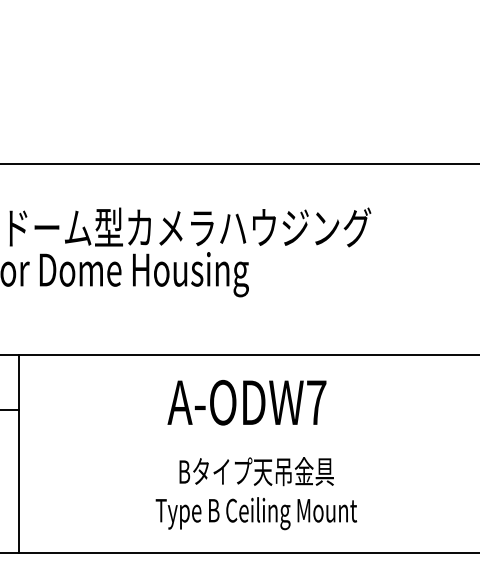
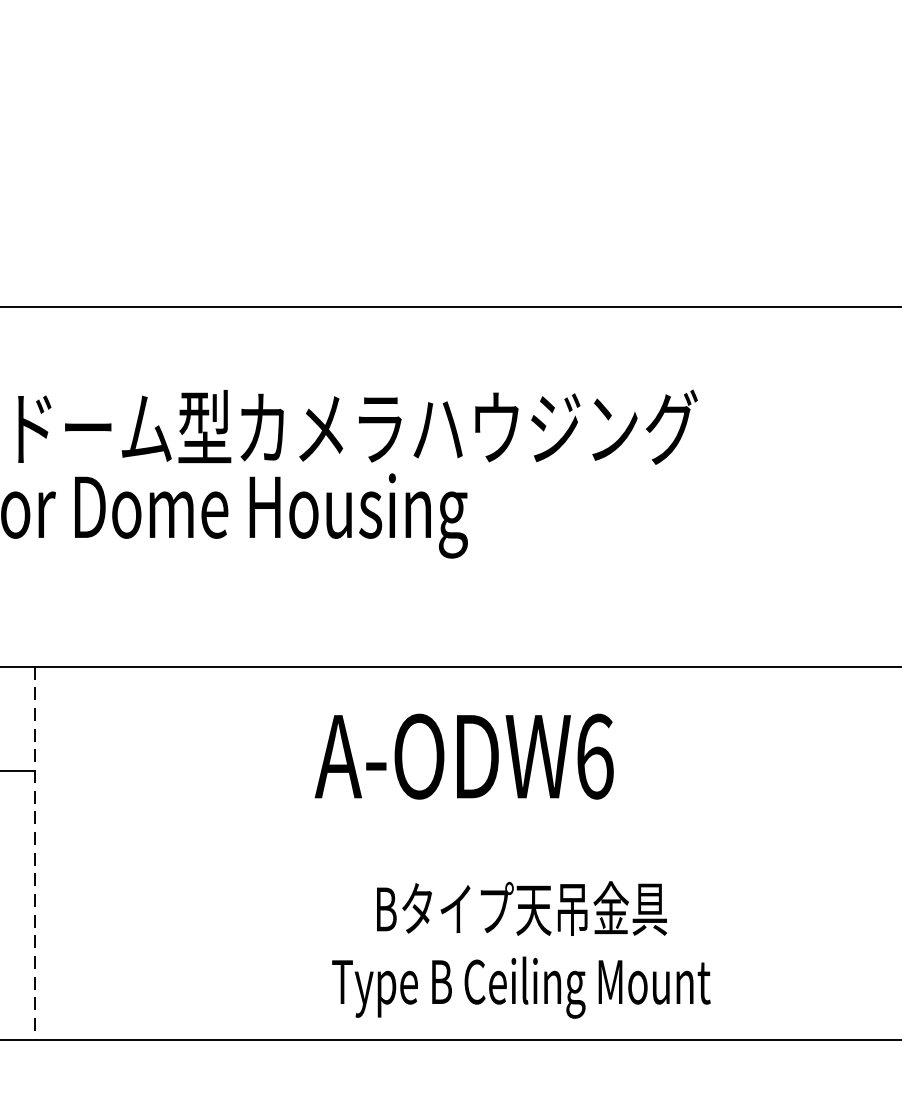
text: (316, 402) -> (594, 756), A-ODW7 -> A-ODW6
line: (18, 454) -> (34, 853), solid -> dashed
text: (256, 493) -> (521, 949), moved

